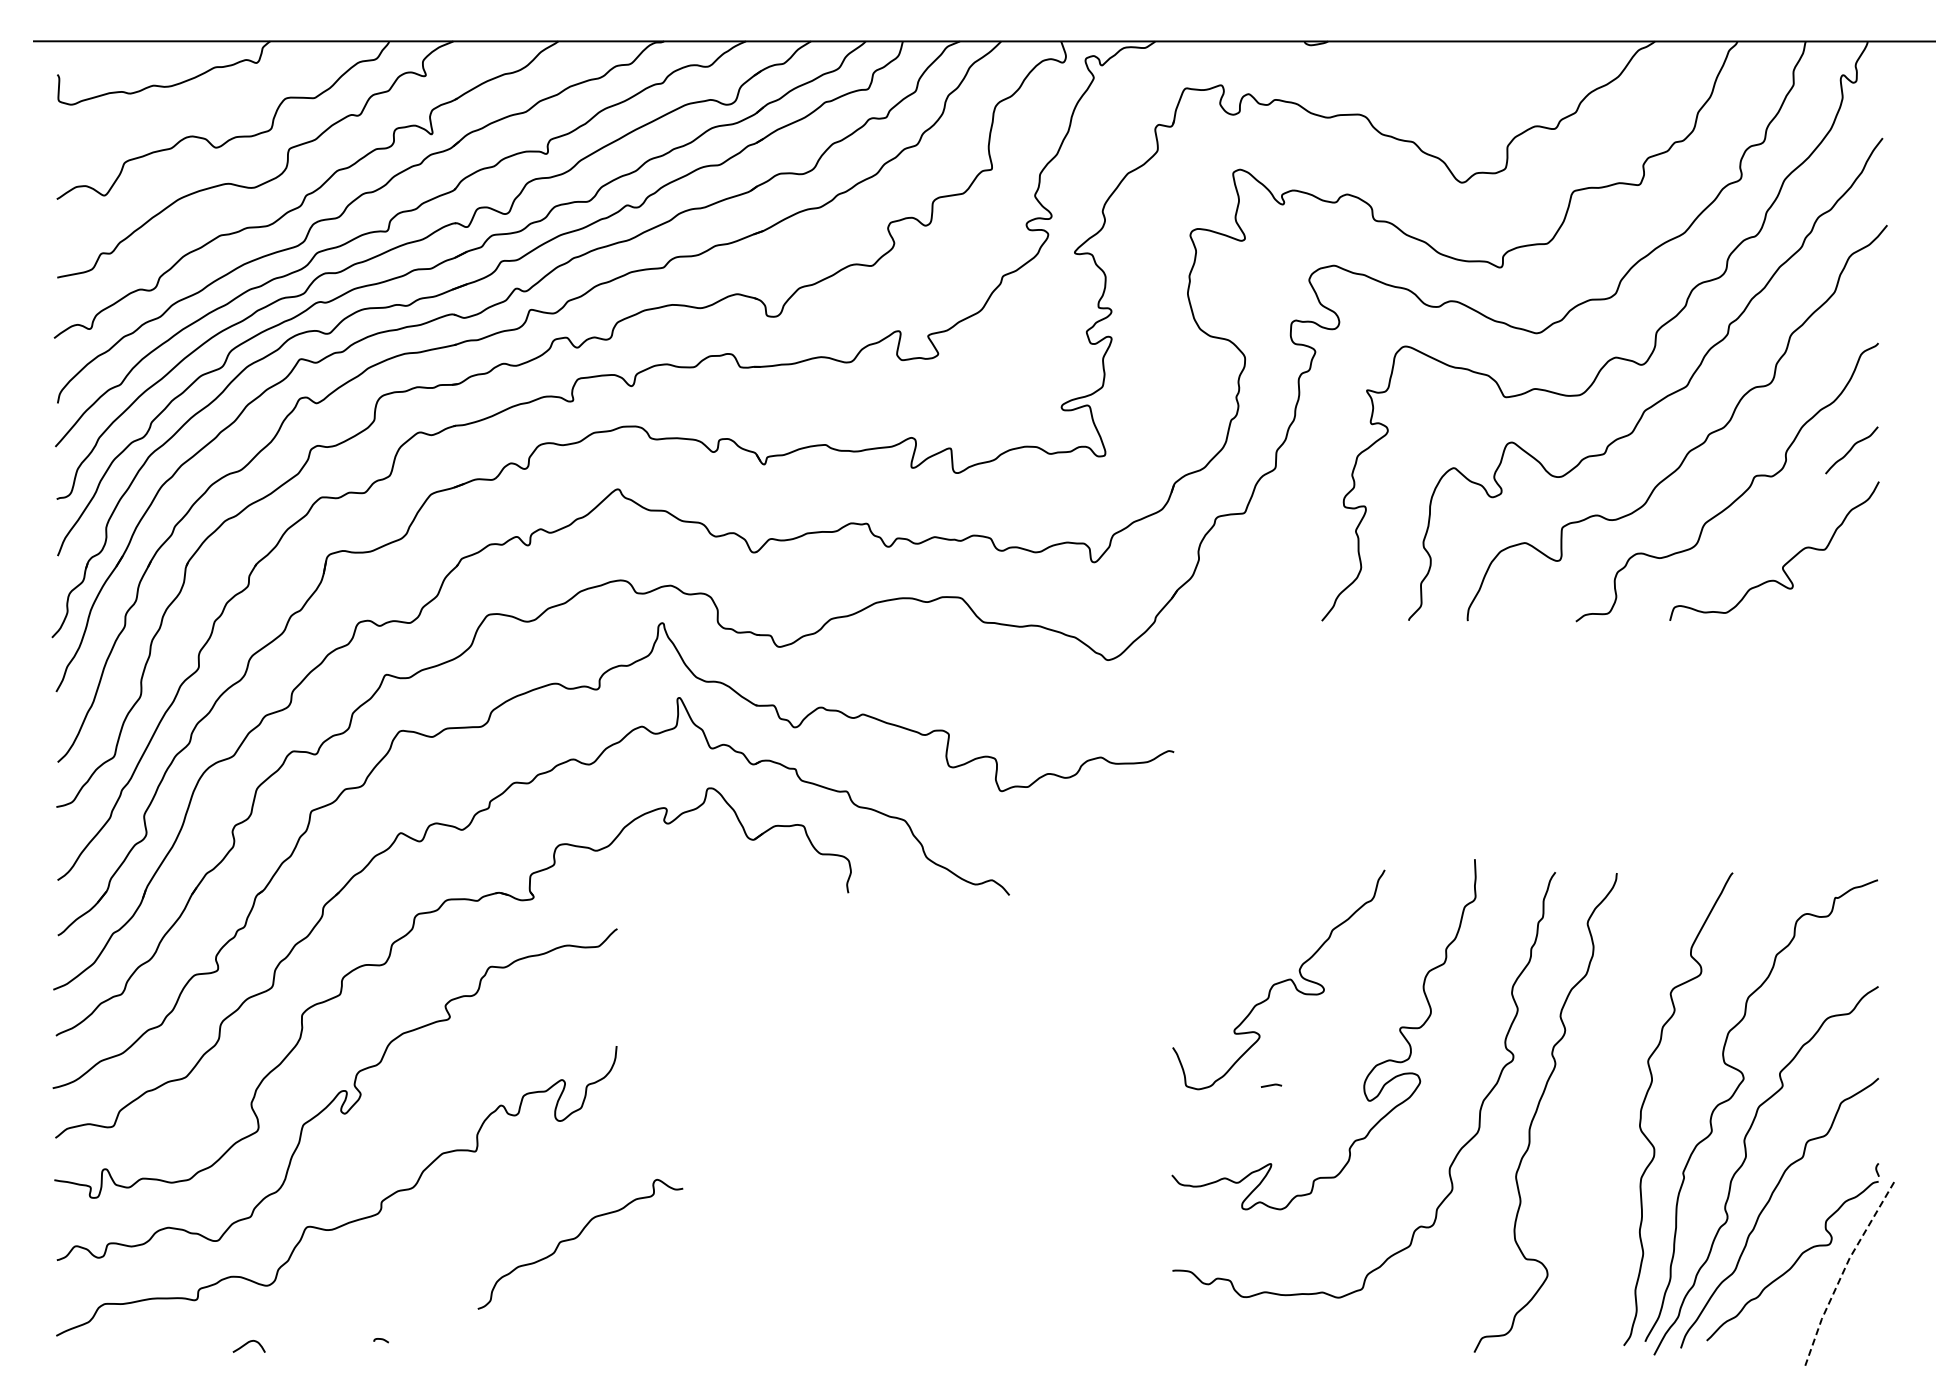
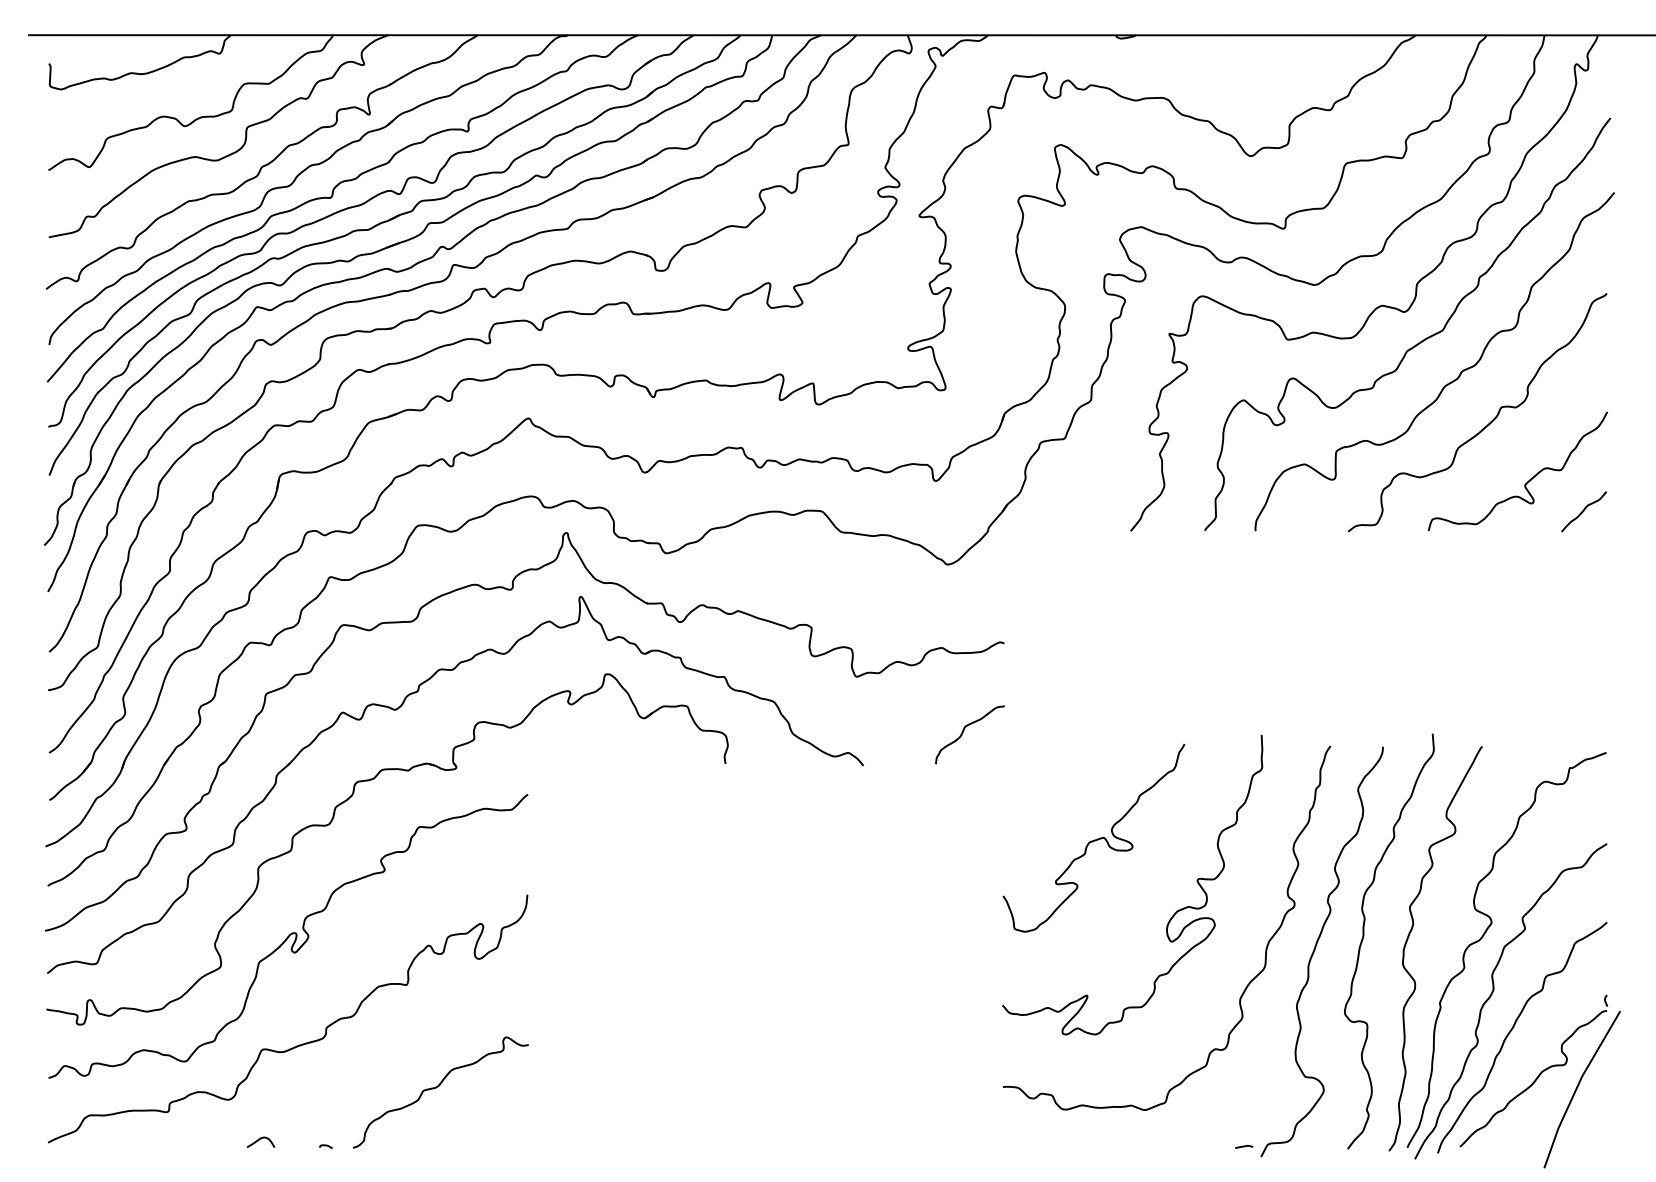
curve: (1851, 450) -> (1583, 511), moved
curve: (1127, 854) -> (964, 730), added
line: (1271, 1085) -> (1244, 1146), moved
curve: (1594, 1096) -> (1363, 937), added
curve: (578, 1237) -> (439, 1086), moved
line: (1843, 1270) -> (1576, 1086), dashed -> solid
curve: (247, 1344) -> (259, 1140), moved

